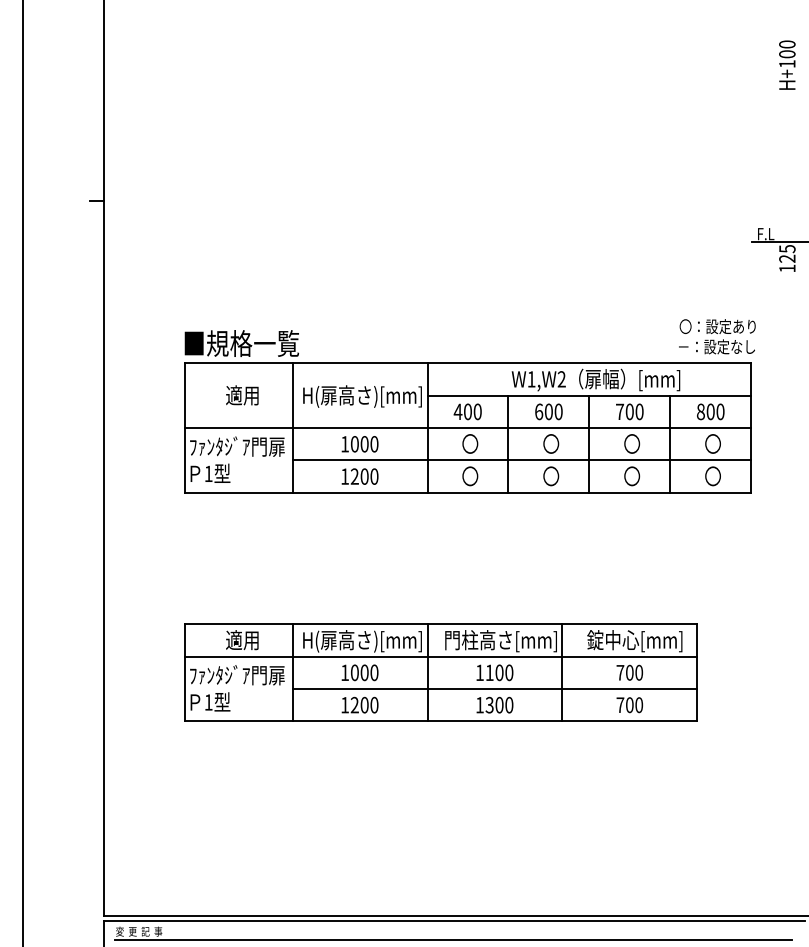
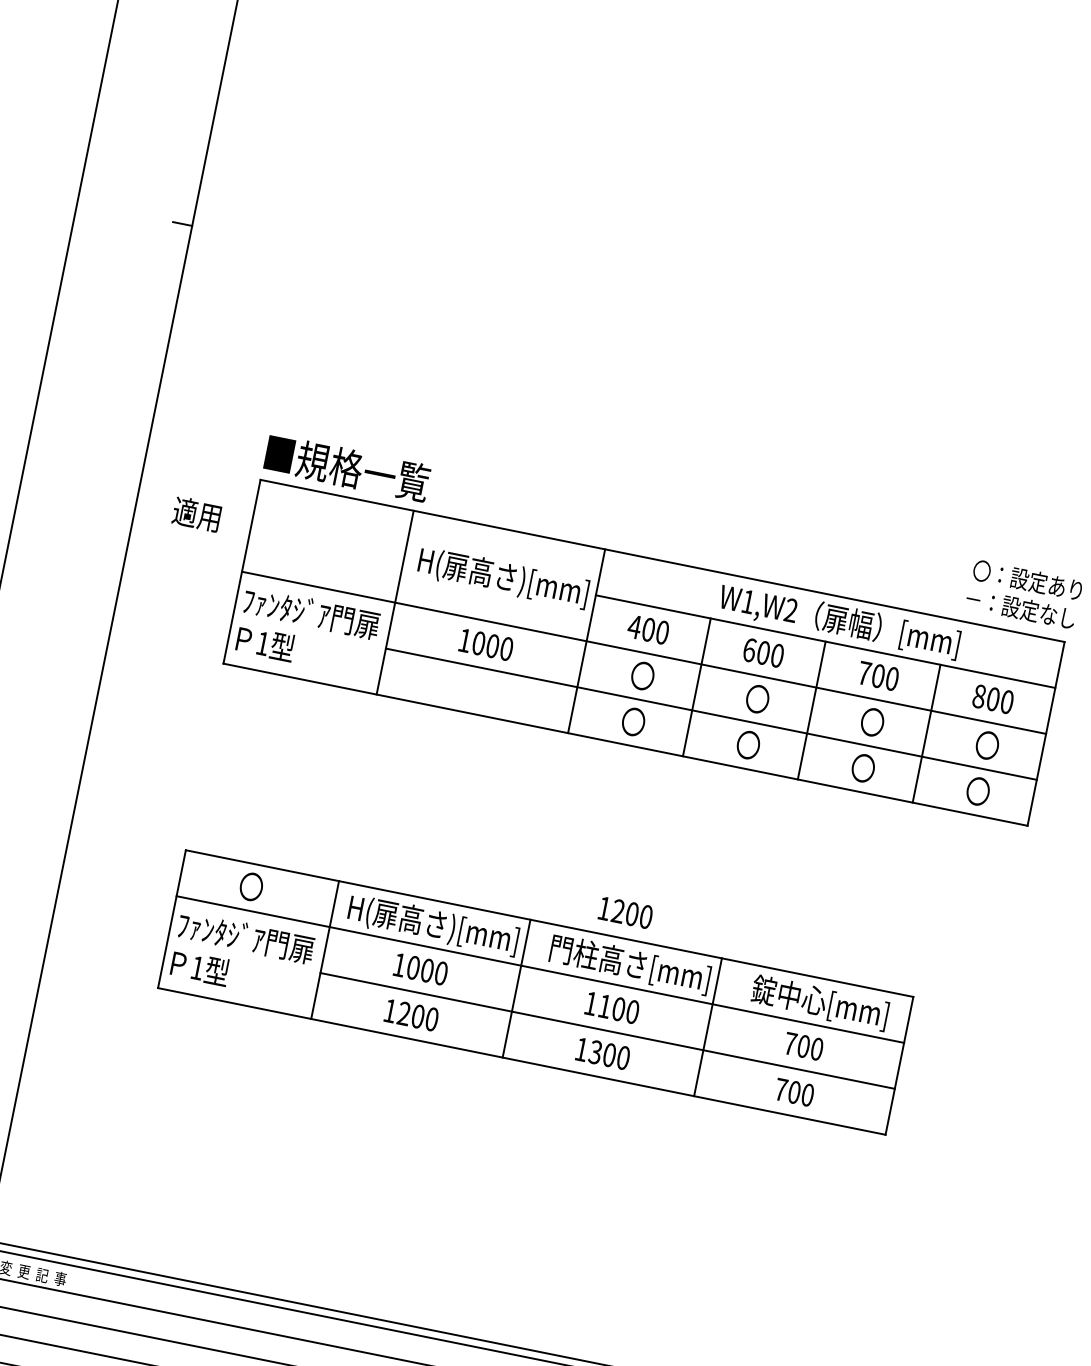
text: (242, 395) -> (197, 514), moved
text: (359, 476) -> (624, 912), moved
text: (242, 640) -> (263, 889), 適用 -> 〇

